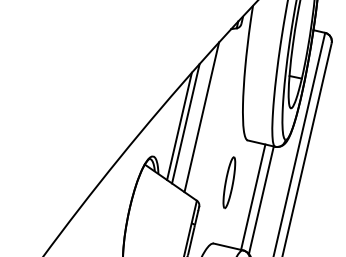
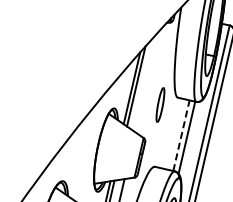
line: (201, 116) -> (146, 81), removed
part: (229, 181) -> (160, 104), moved
line: (253, 196) -> (181, 135), solid -> dashed

